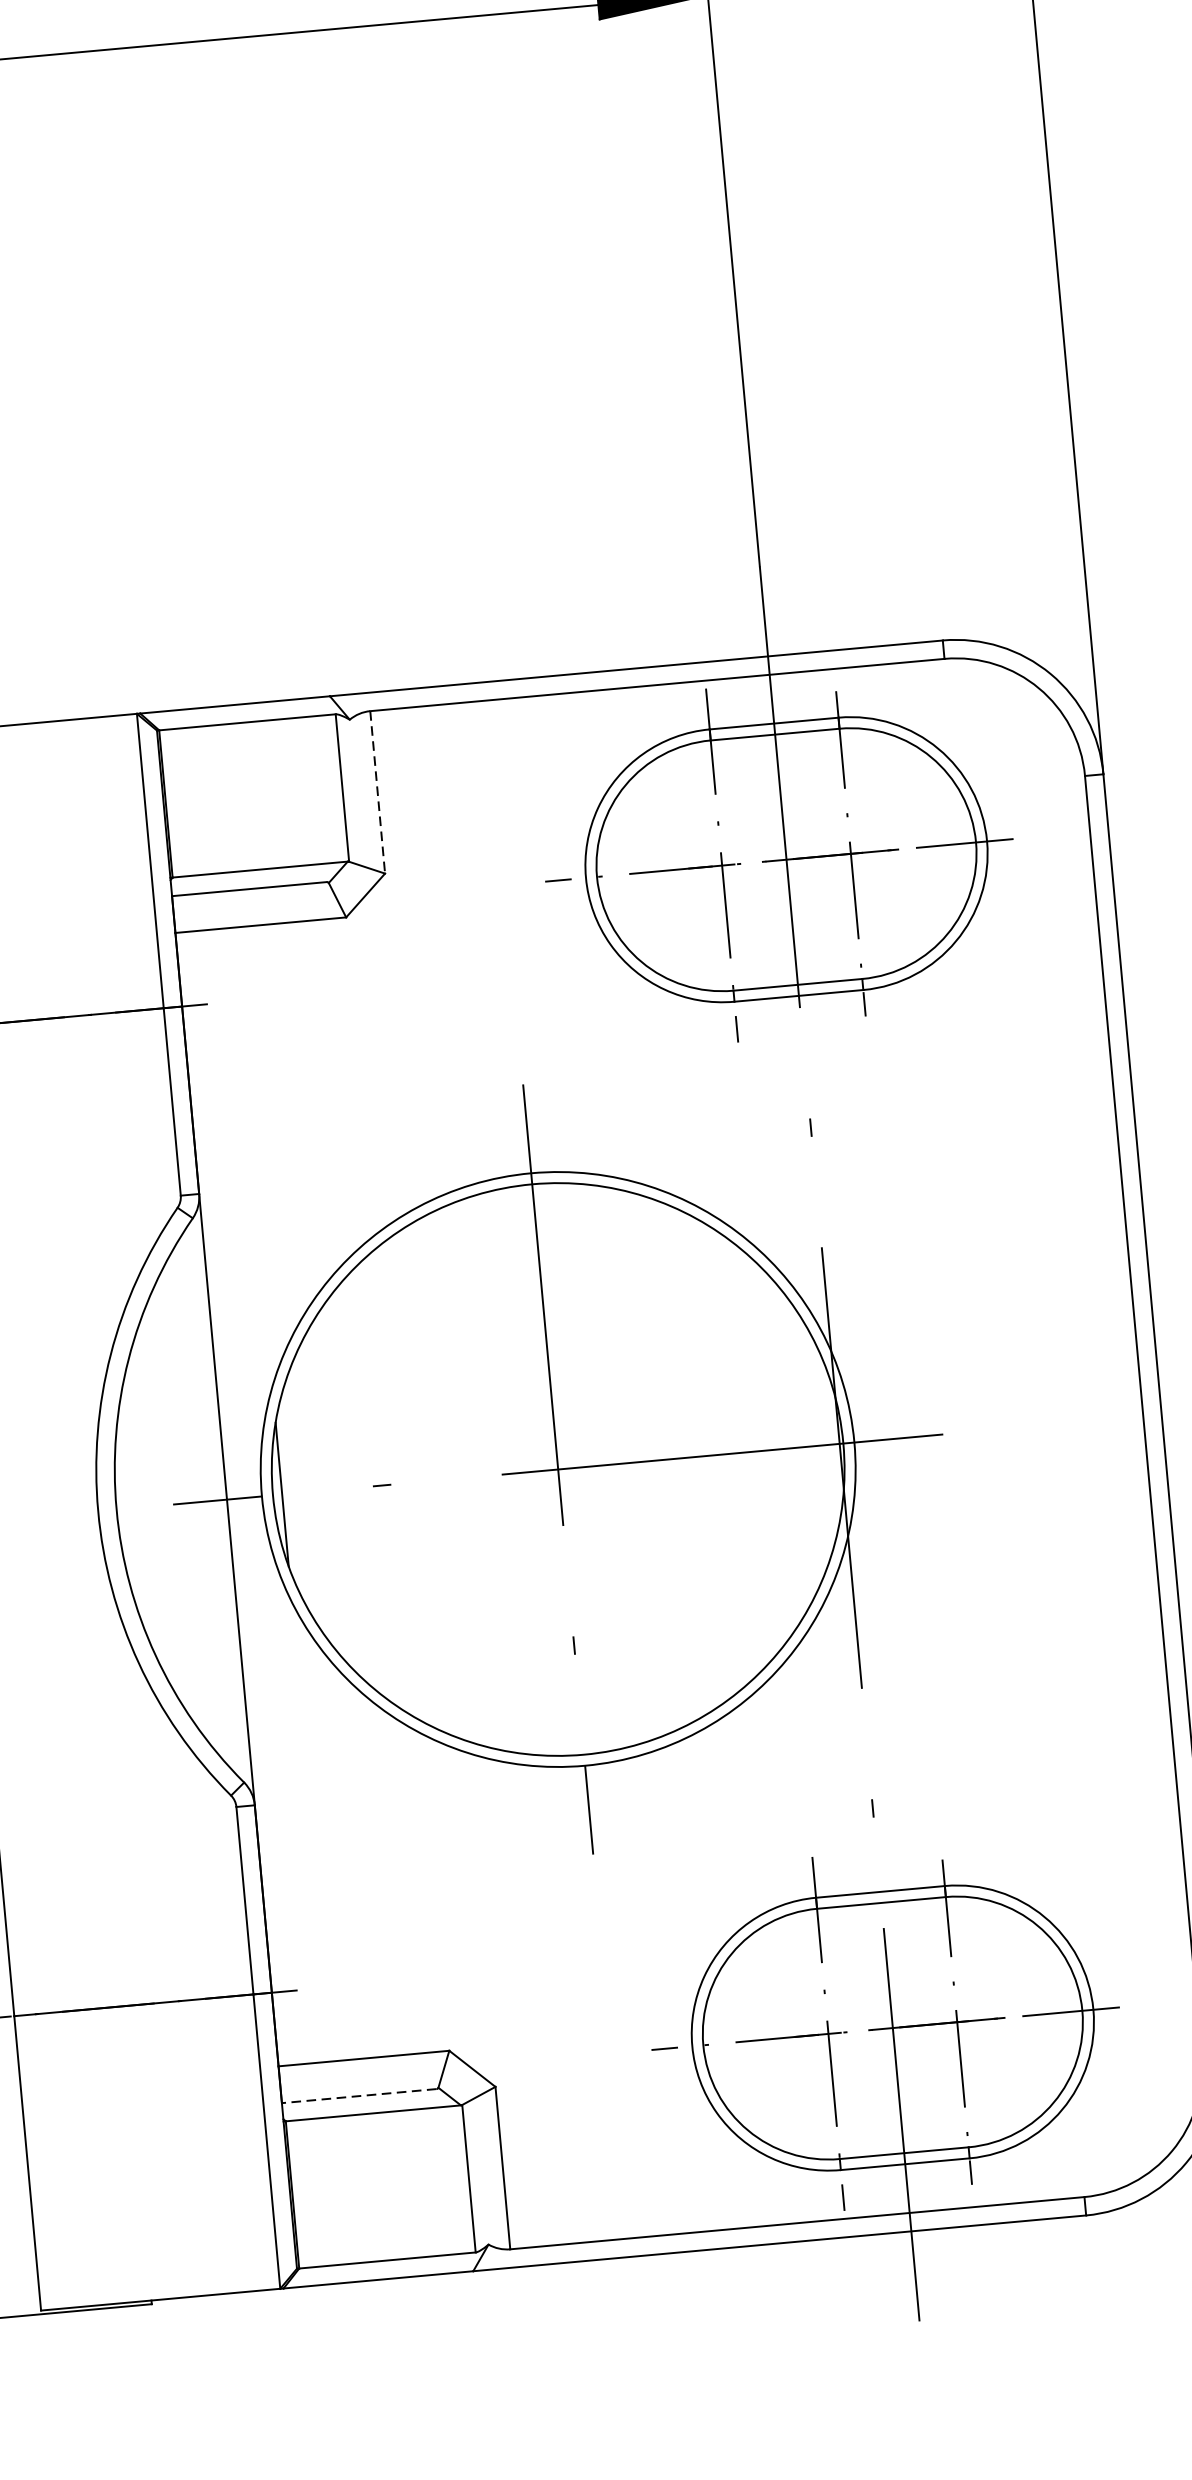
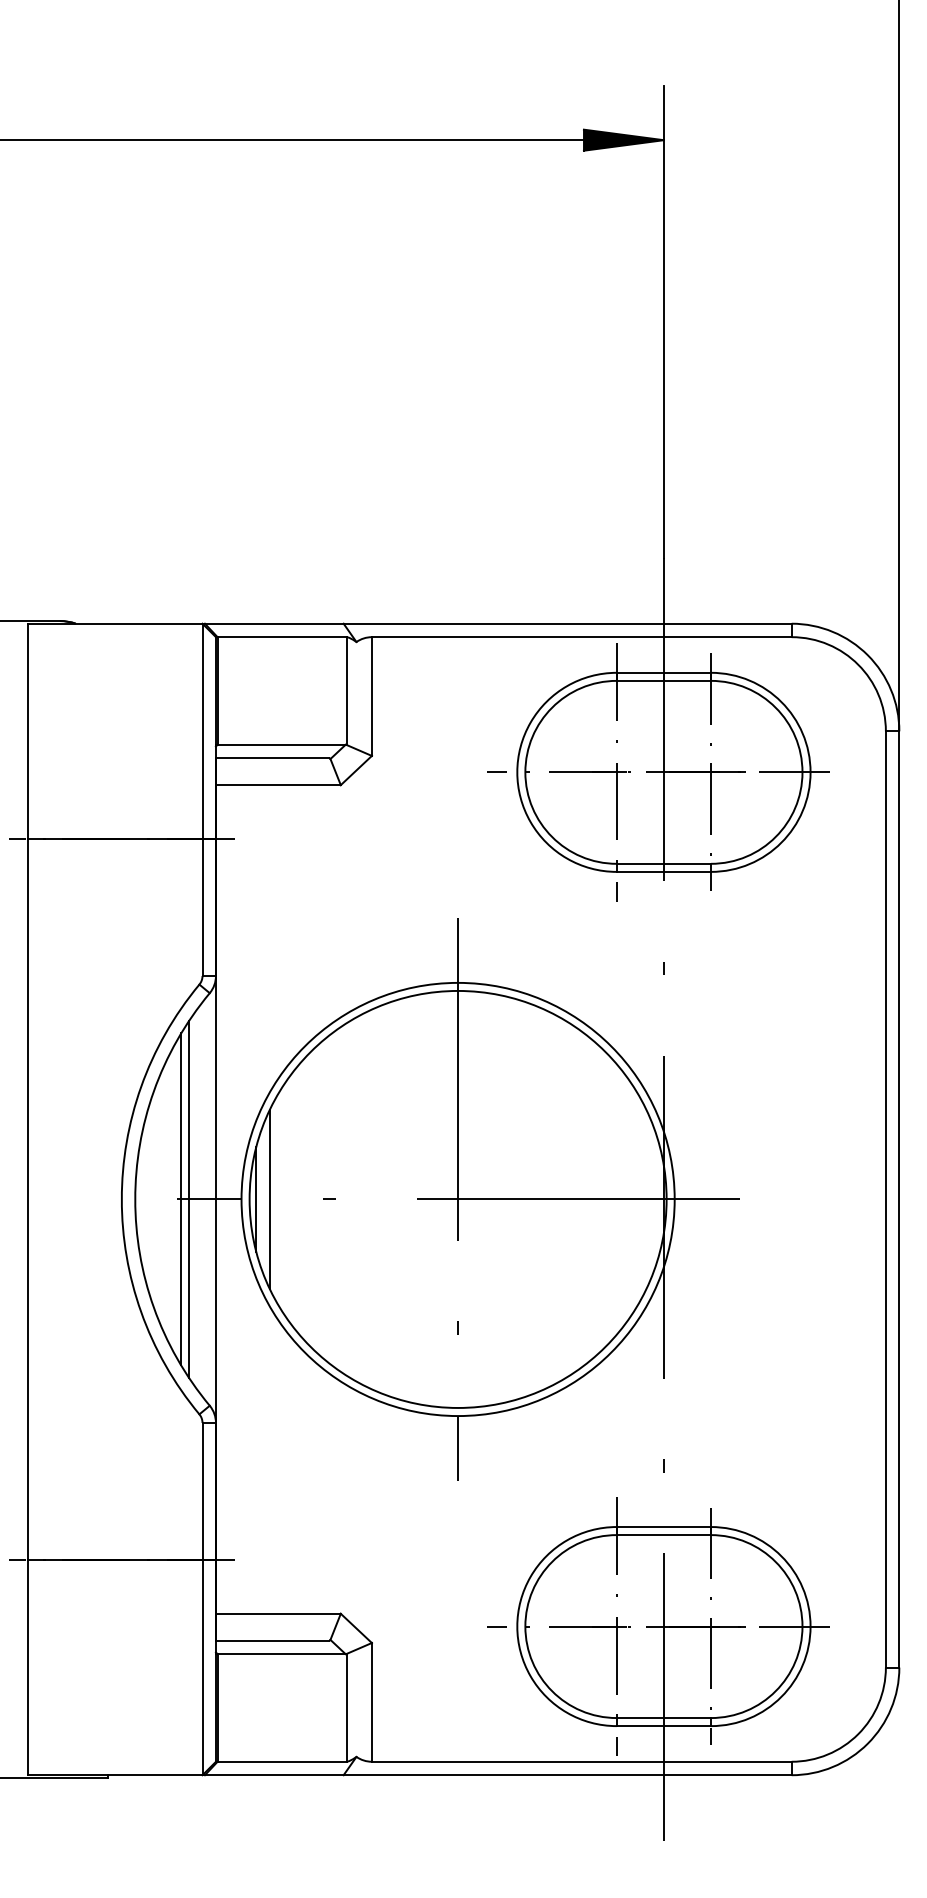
line: (377, 793) -> (371, 697), dashed -> solid
line: (300, 1491) -> (269, 1198), added
line: (190, 1502) -> (189, 1199), added
line: (179, 1503) -> (181, 1199), added
line: (357, 2095) -> (271, 1640), dashed -> solid

